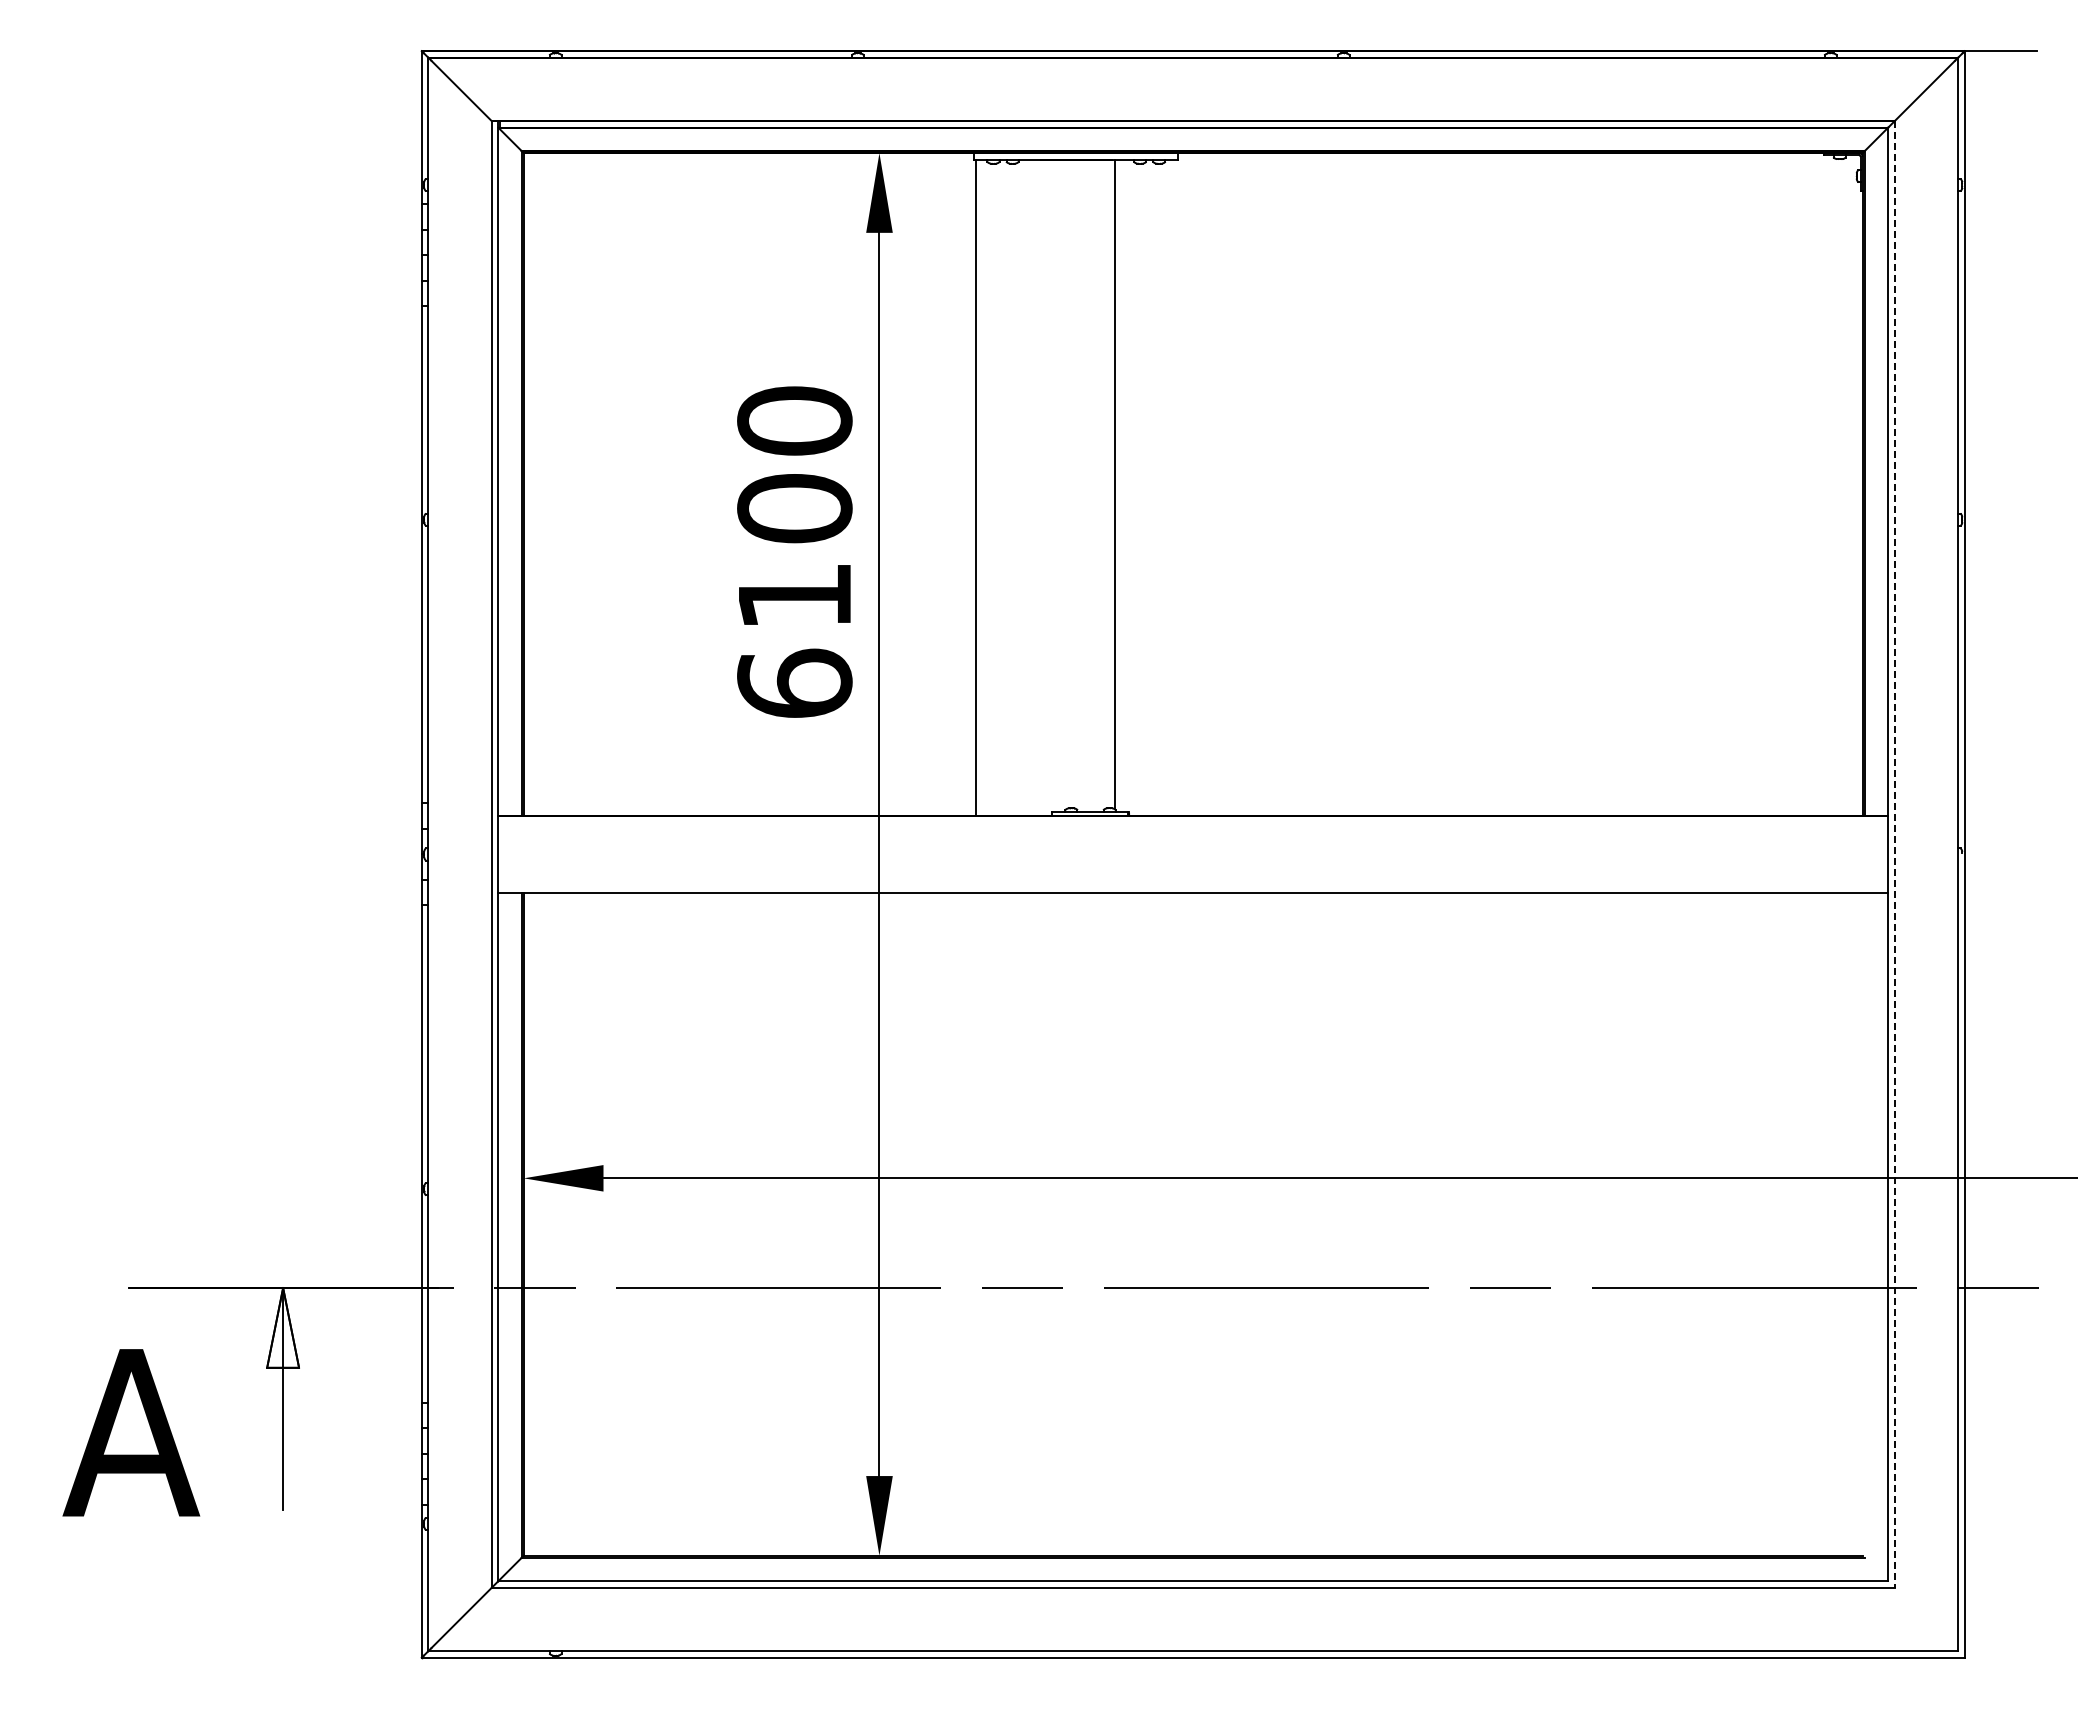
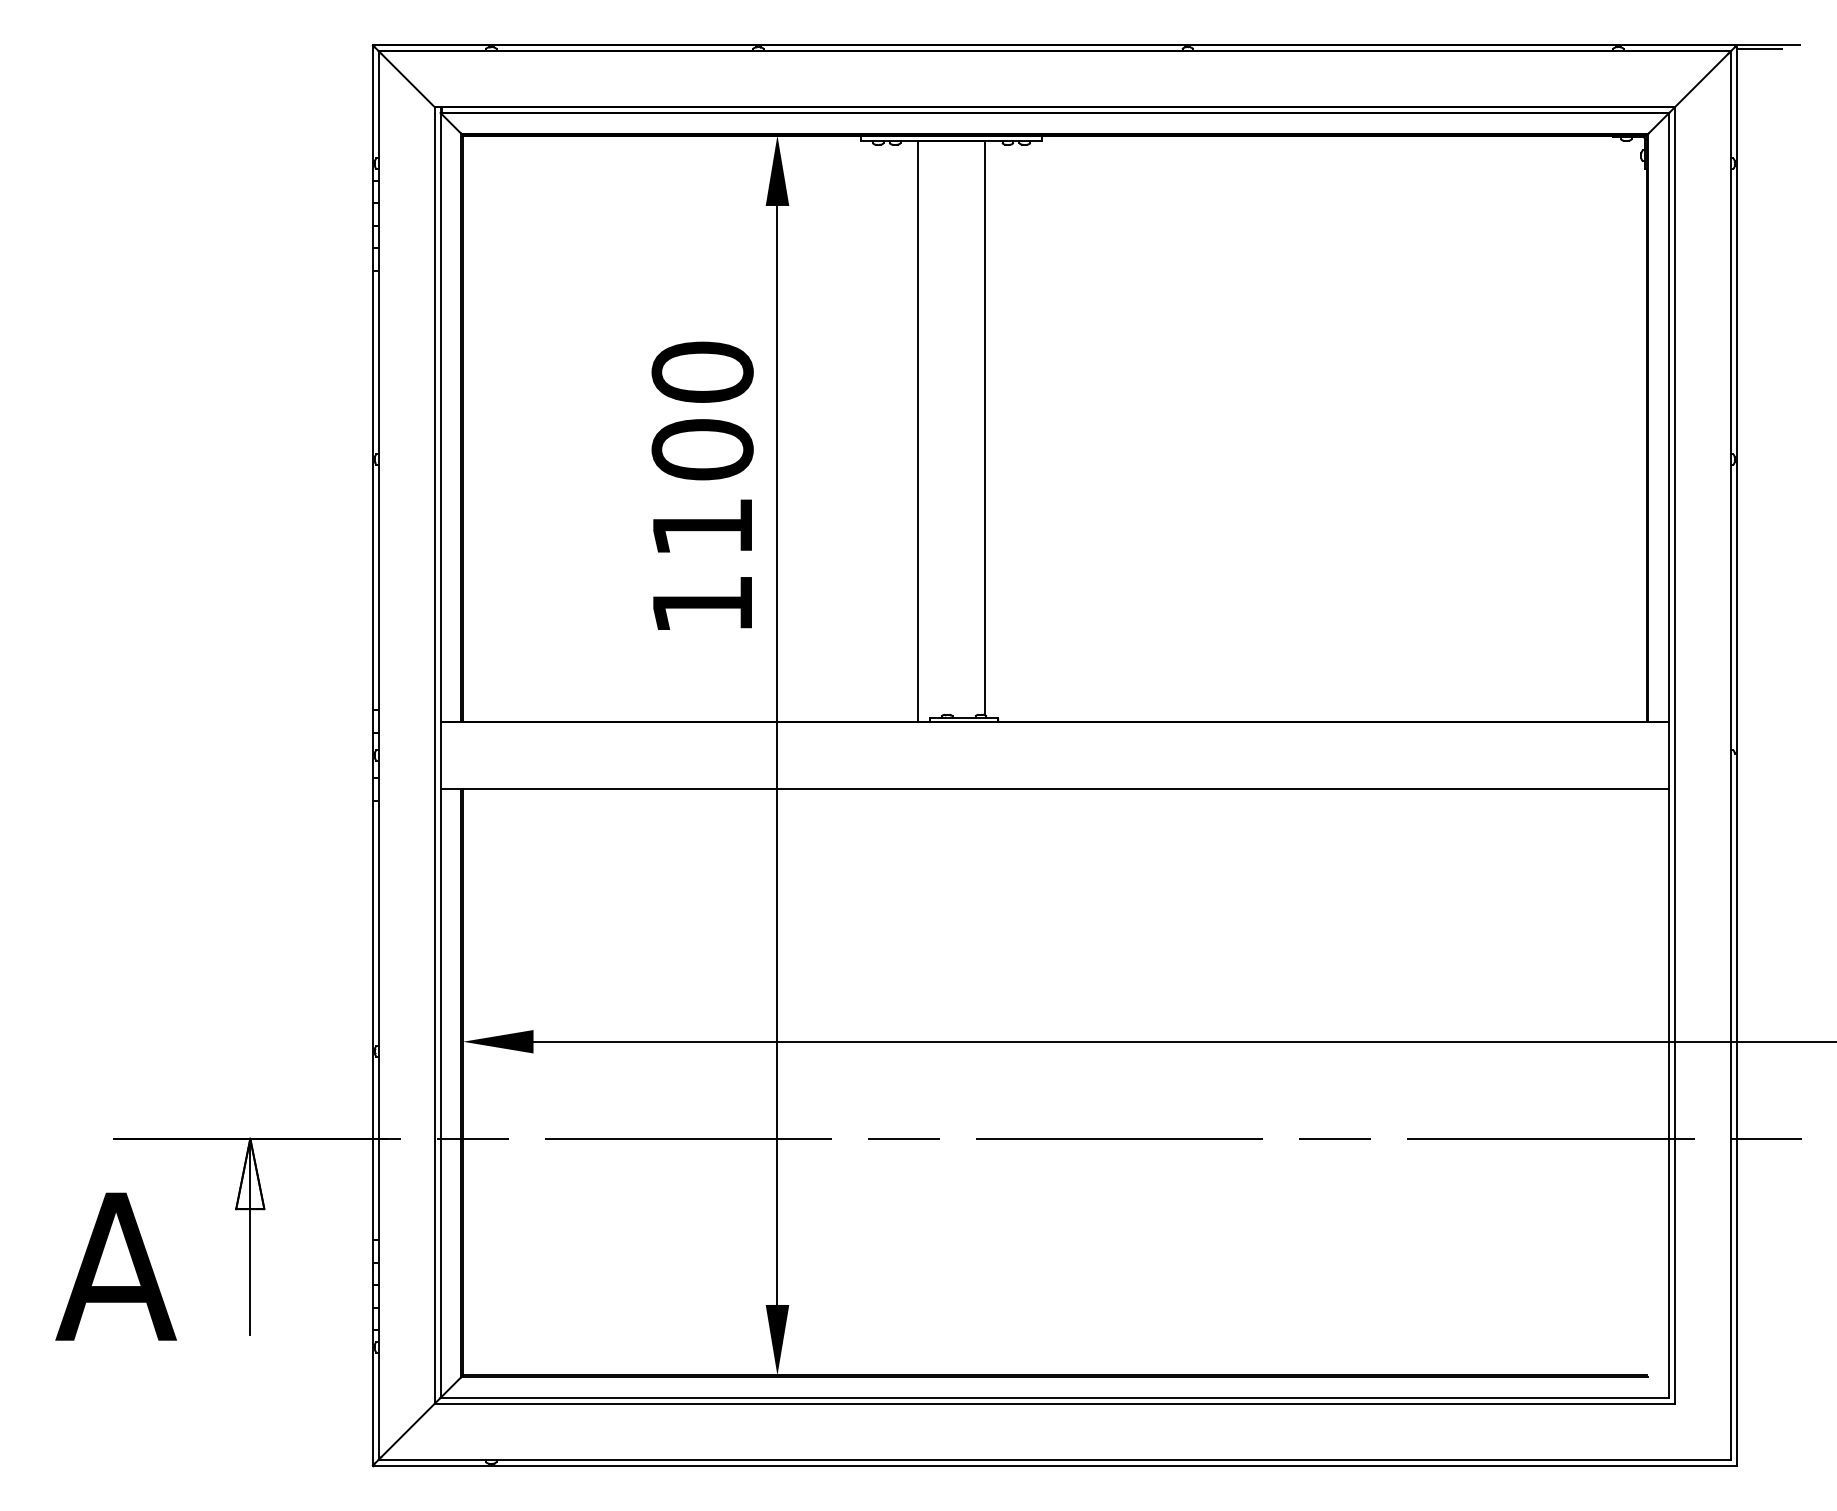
line: (1989, 55) -> (1758, 49), added
line: (976, 487) -> (918, 431), moved
text: (794, 682) -> (702, 603), 6100 -> 1100
line: (1894, 854) -> (1674, 755), dashed -> solid

